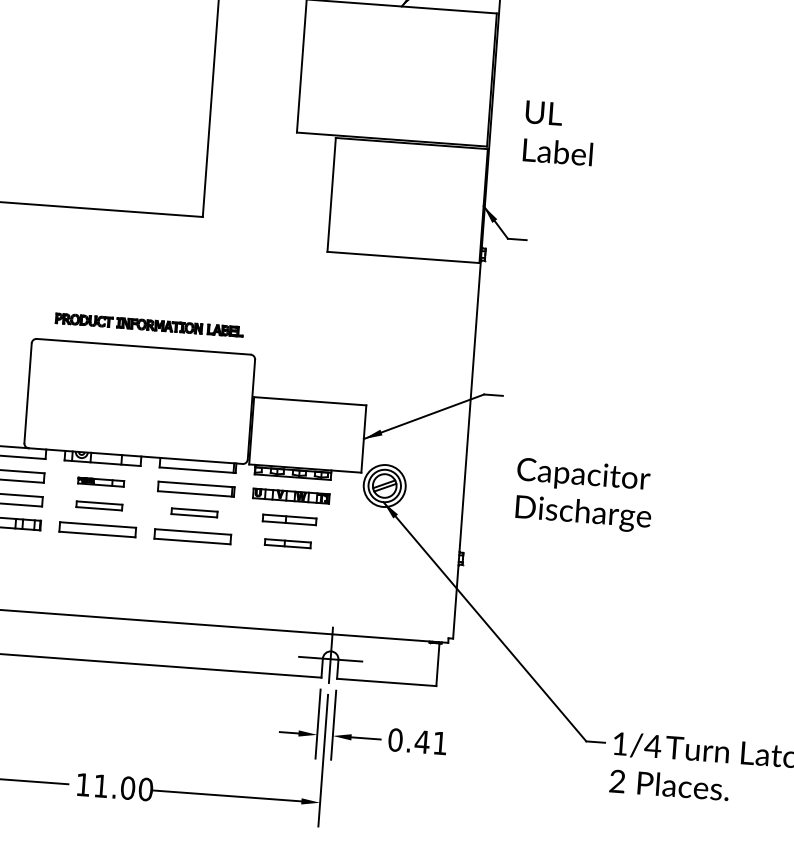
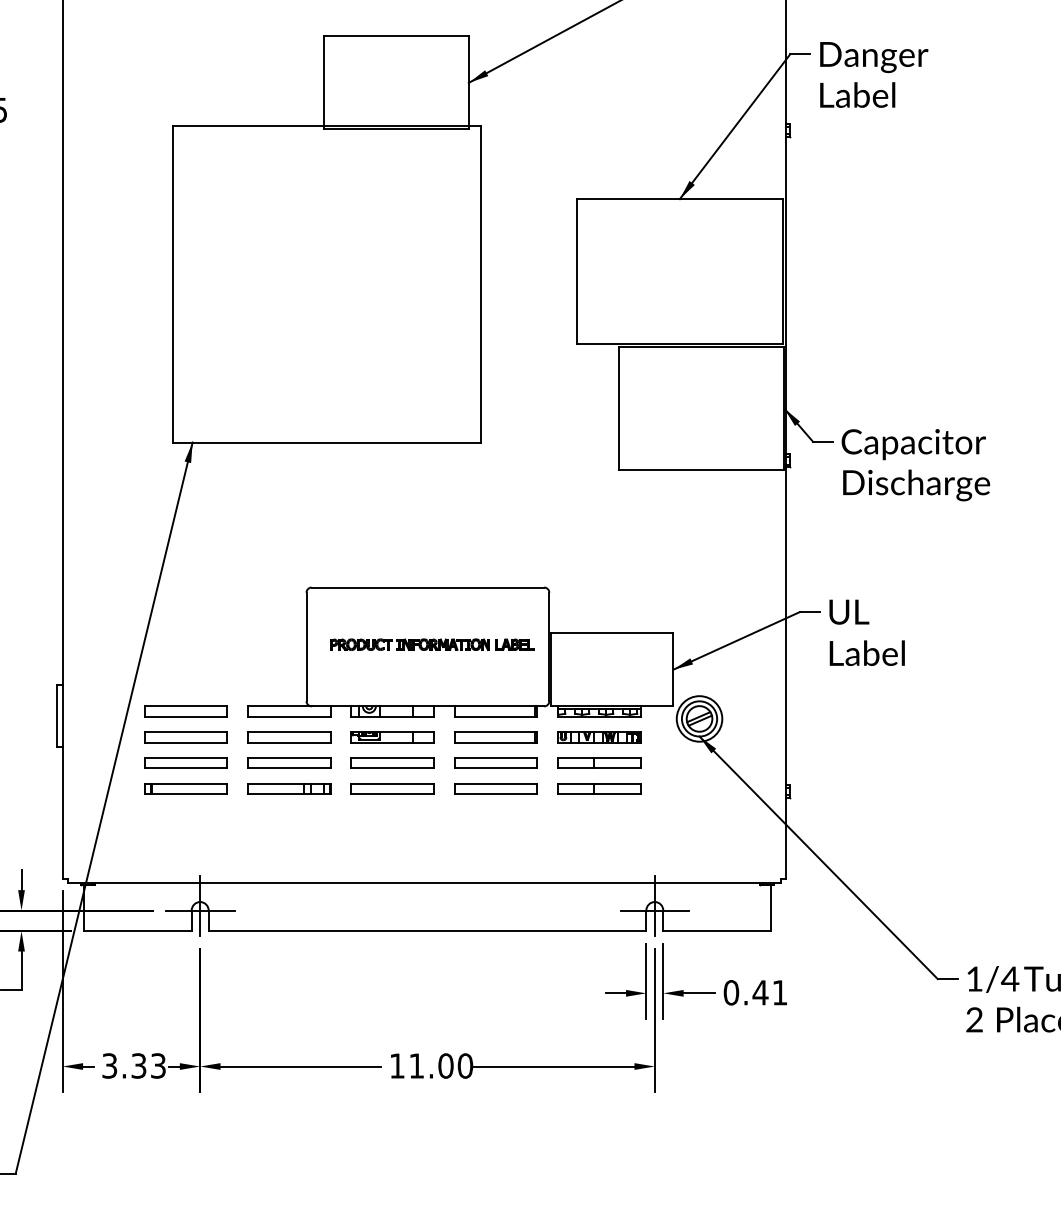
text: (558, 133) -> (866, 632), moved
part: (149, 324) -> (432, 644), moved
part: (101, 482) -> (392, 737), size x1.67
text: (583, 495) -> (915, 465), moved
part: (99, 505) -> (392, 762), size x1.67
part: (194, 512) -> (495, 762), size x1.67
part: (289, 519) -> (599, 762), size x1.43
part: (288, 543) -> (599, 788), size x1.67

